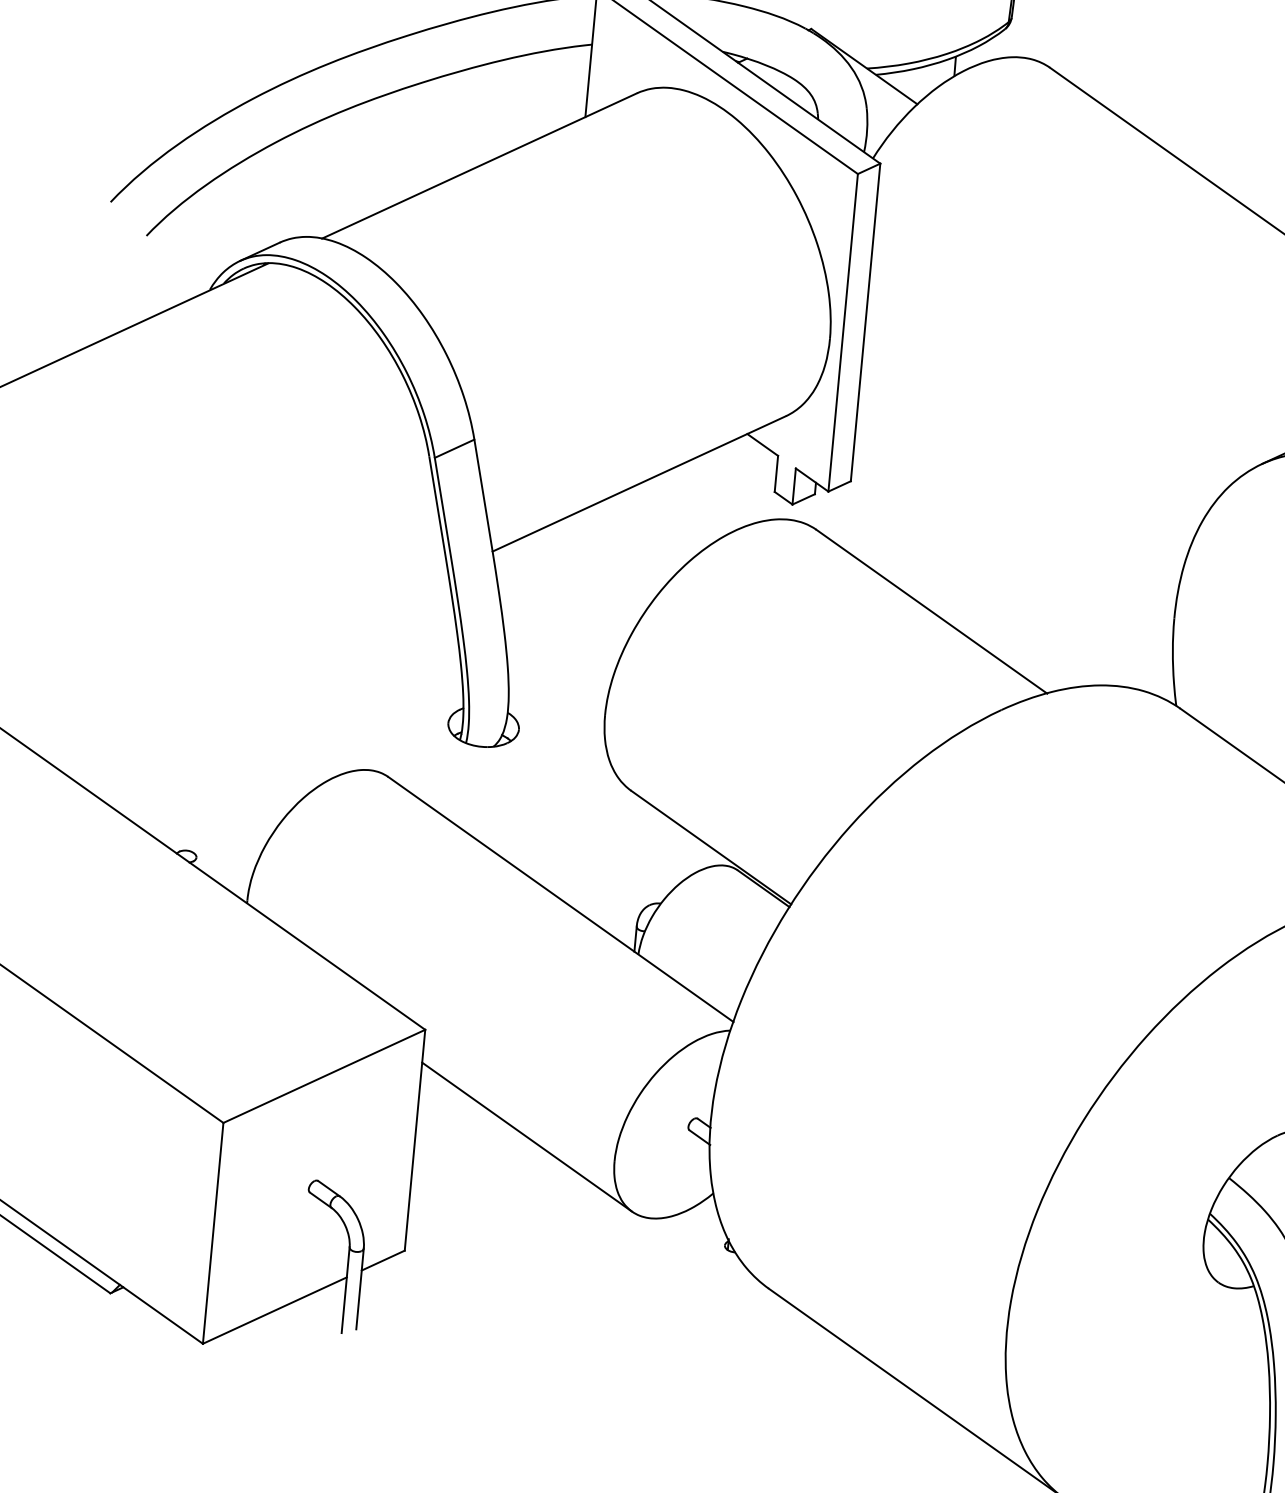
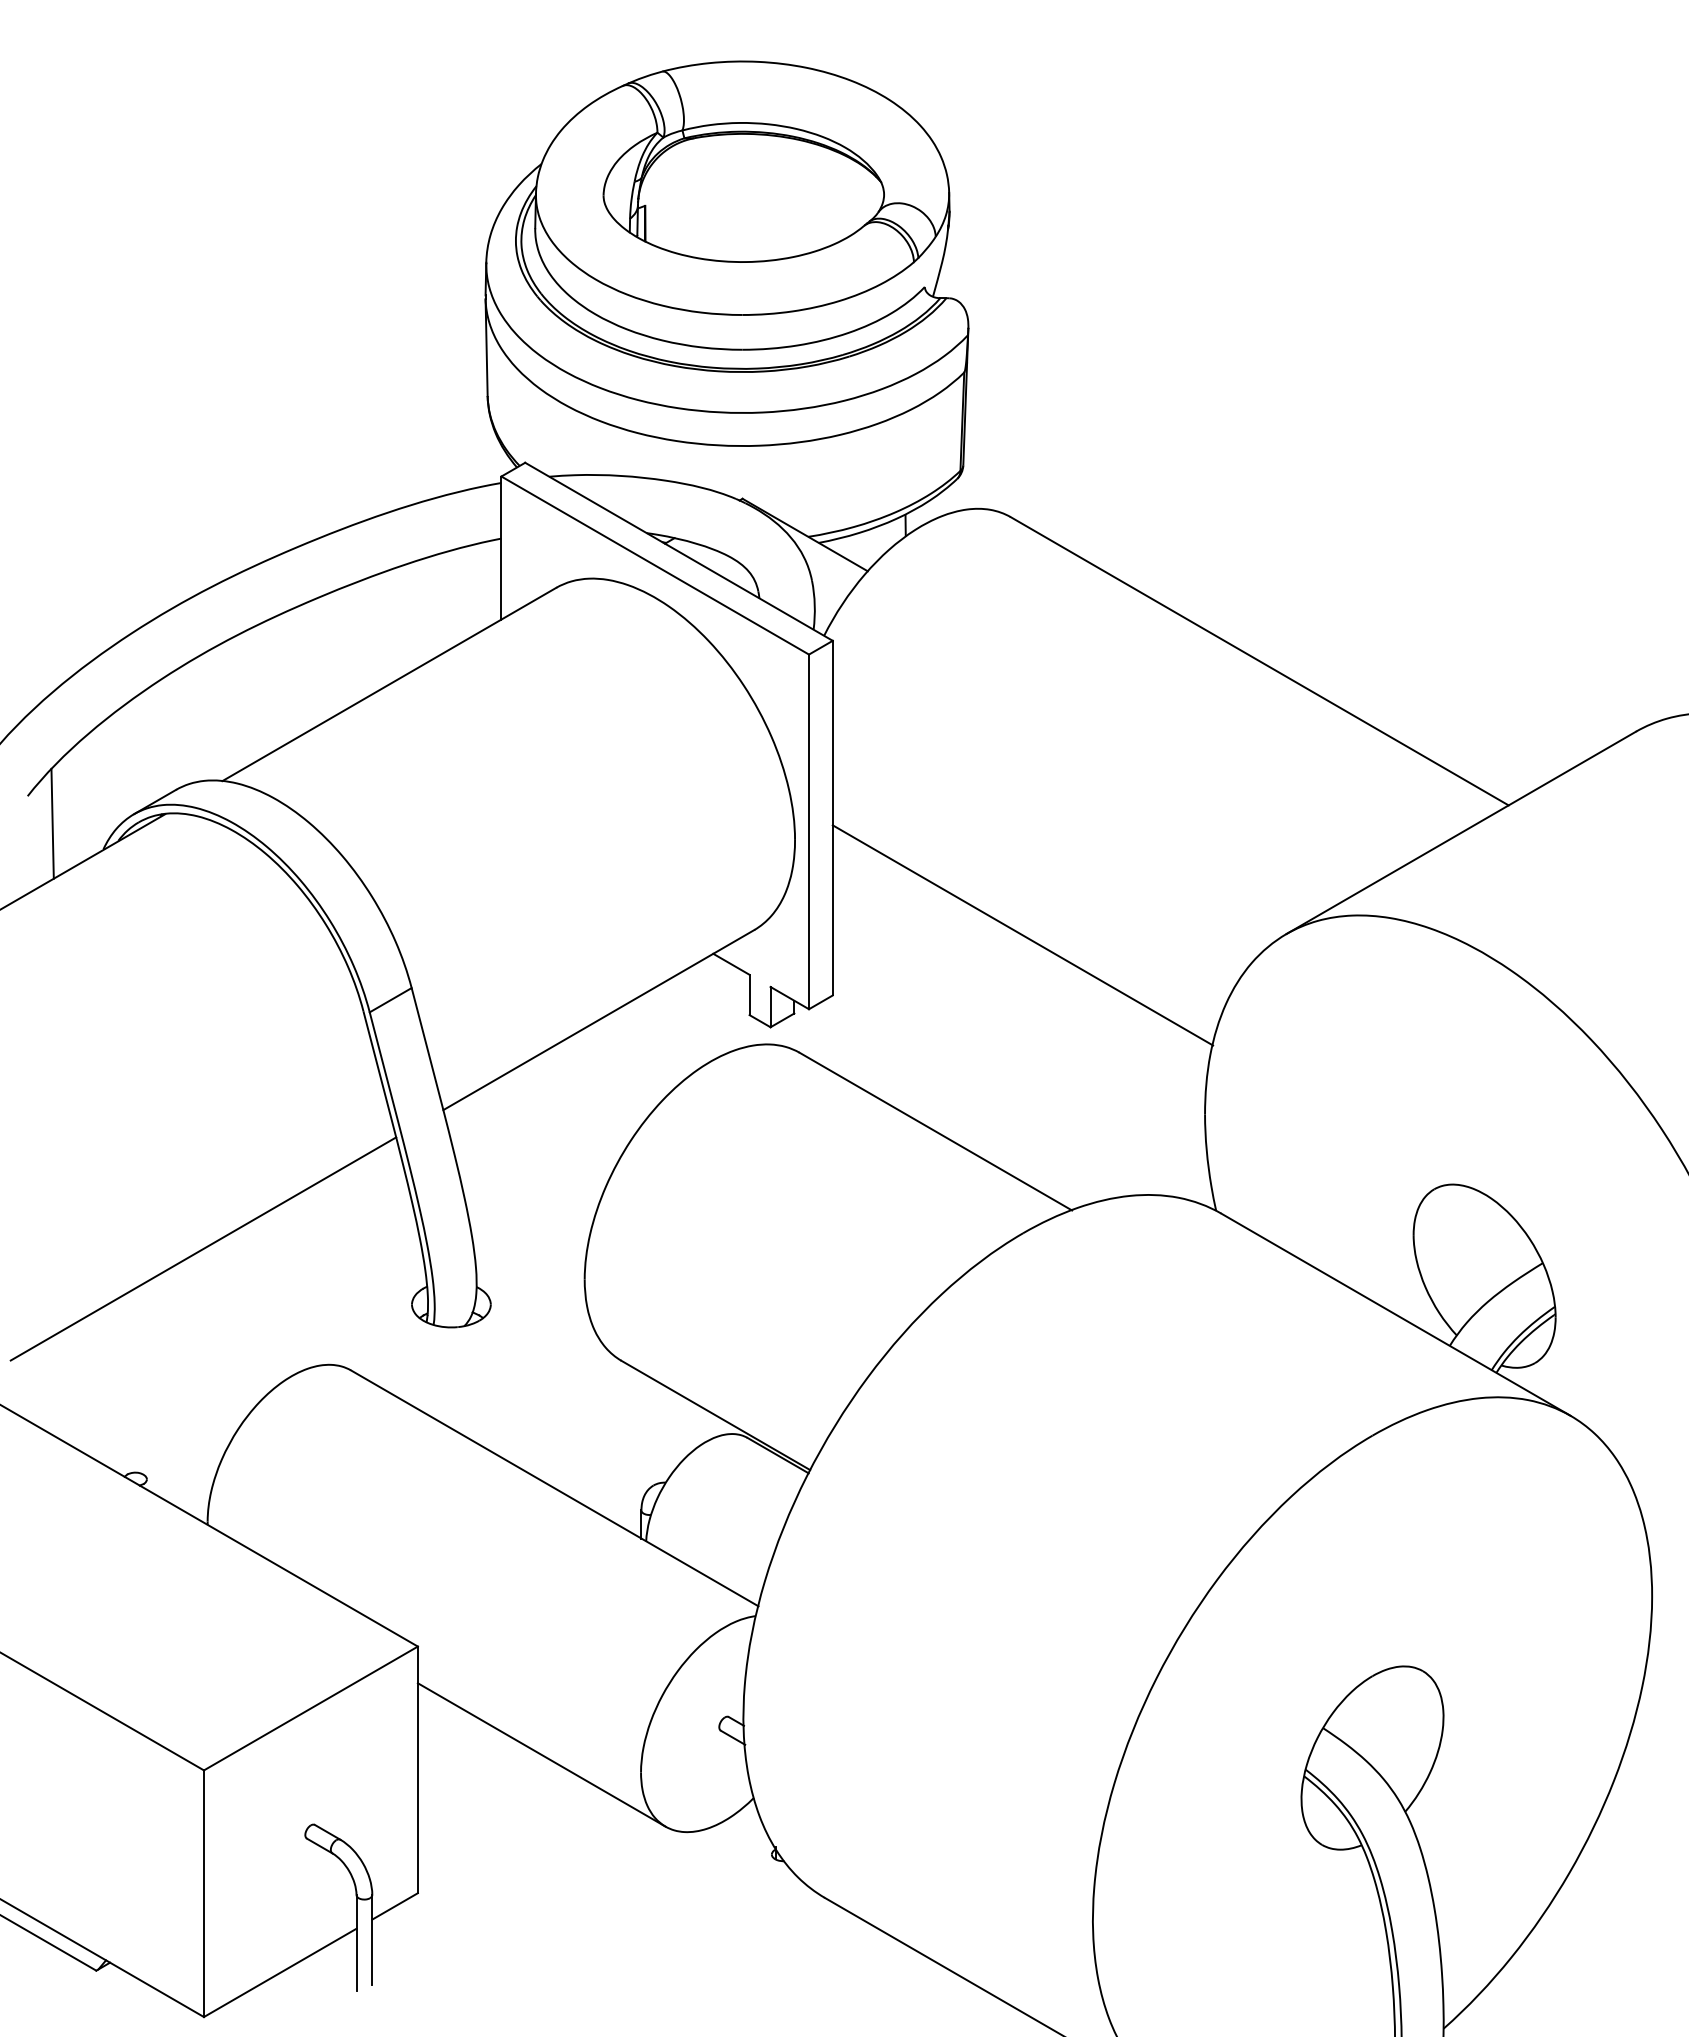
line: (166, 262) -> (52, 823), added
line: (1025, 443) -> (1022, 935), added
line: (266, 655) -> (203, 1248), added

